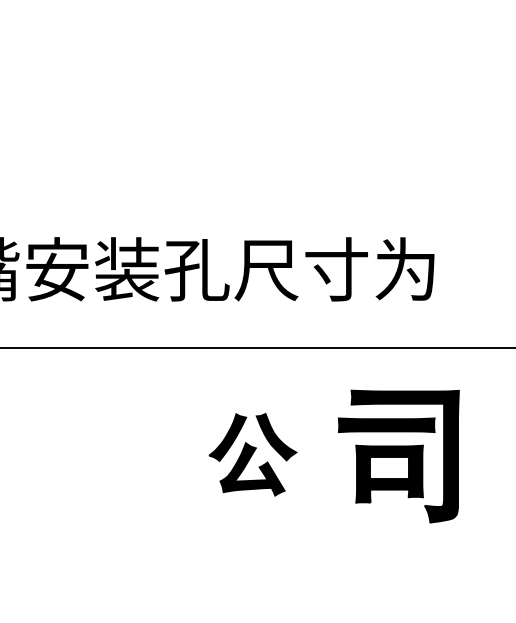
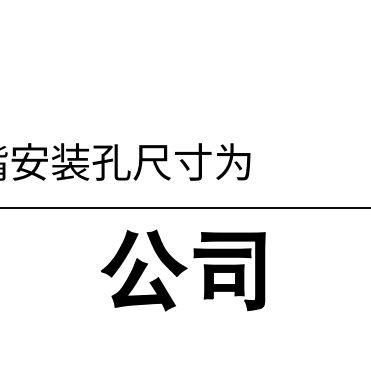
part: (253, 454) -> (144, 270), size x1.67

